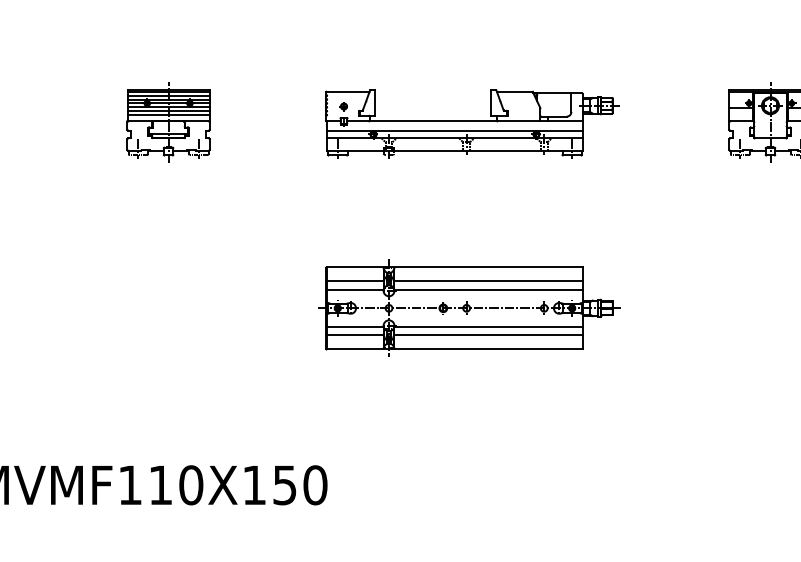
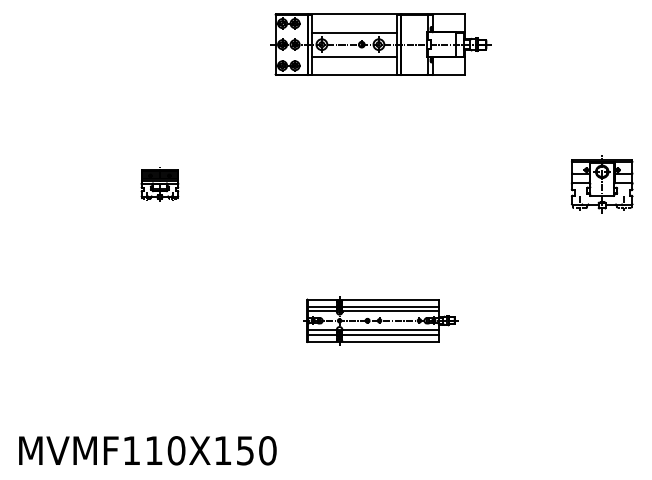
part: (168, 122) -> (159, 184), size x0.6
part: (471, 122) -> (382, 184), removed
part: (468, 308) -> (380, 320), size x0.7

